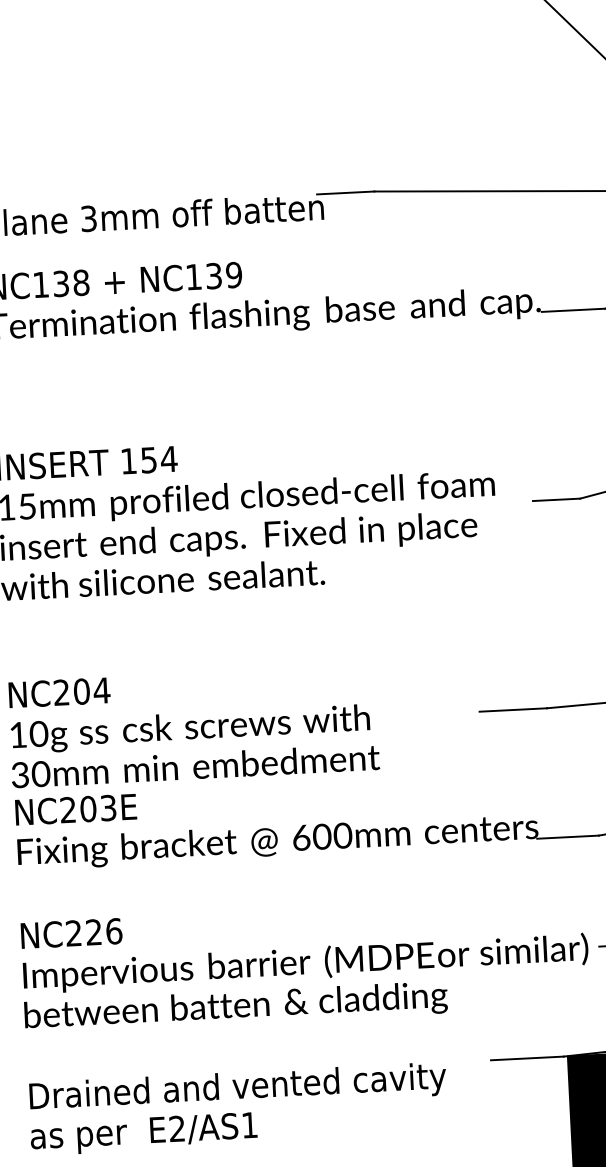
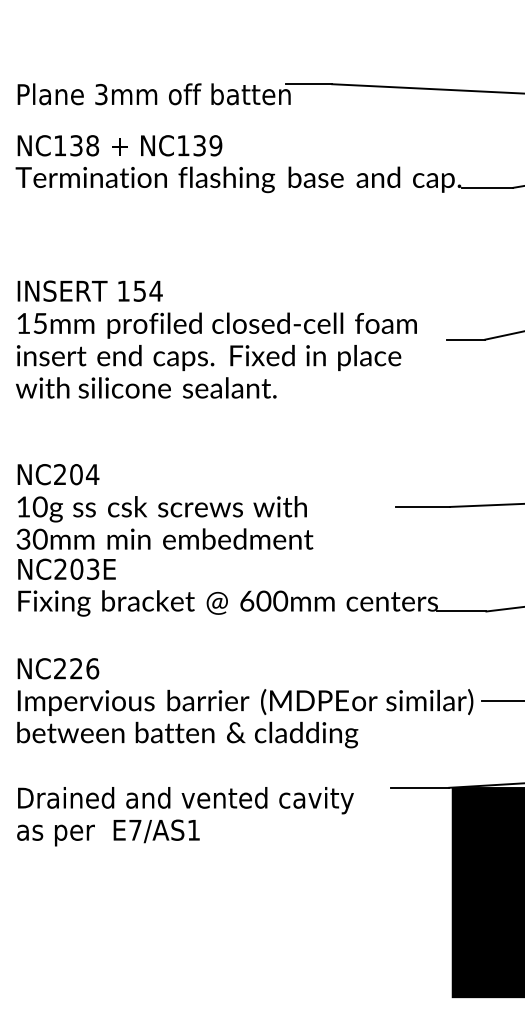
text: (177, 1128) -> (135, 829), E2/AS1 -> E7/AS1

